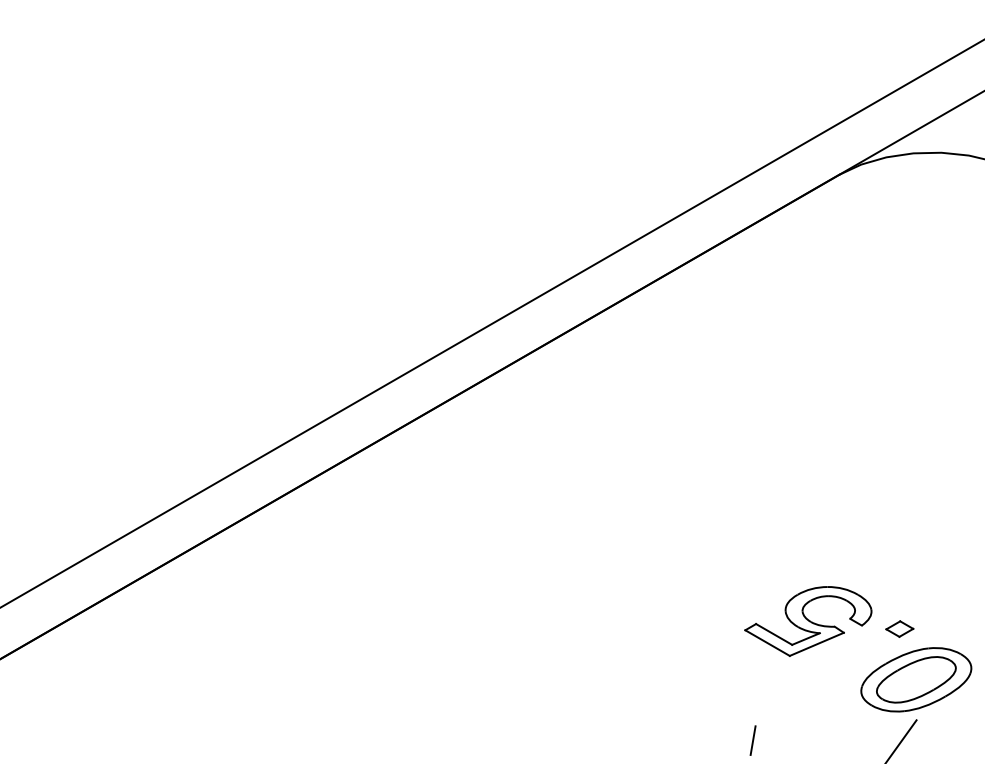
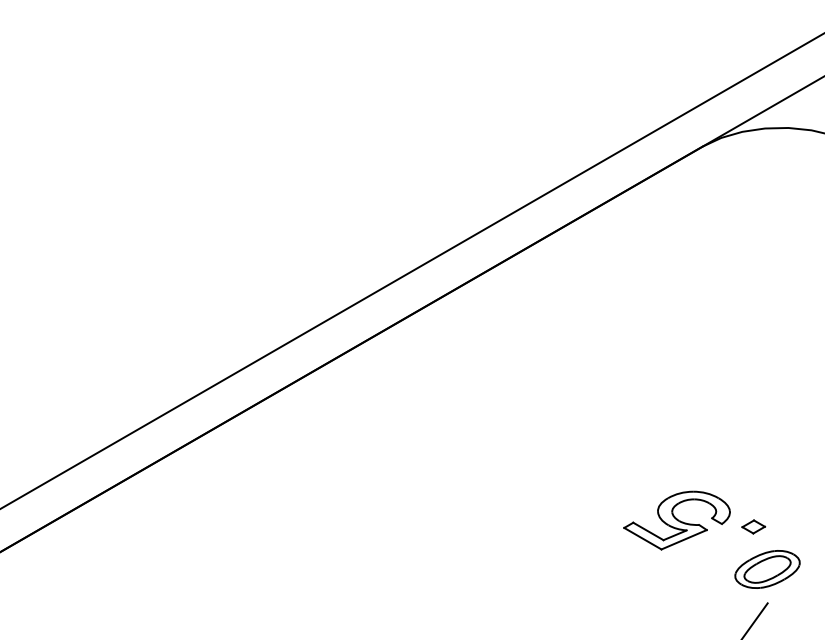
part: (916, 679) -> (767, 569), size x0.7
line: (752, 740) -> (630, 620), removed

